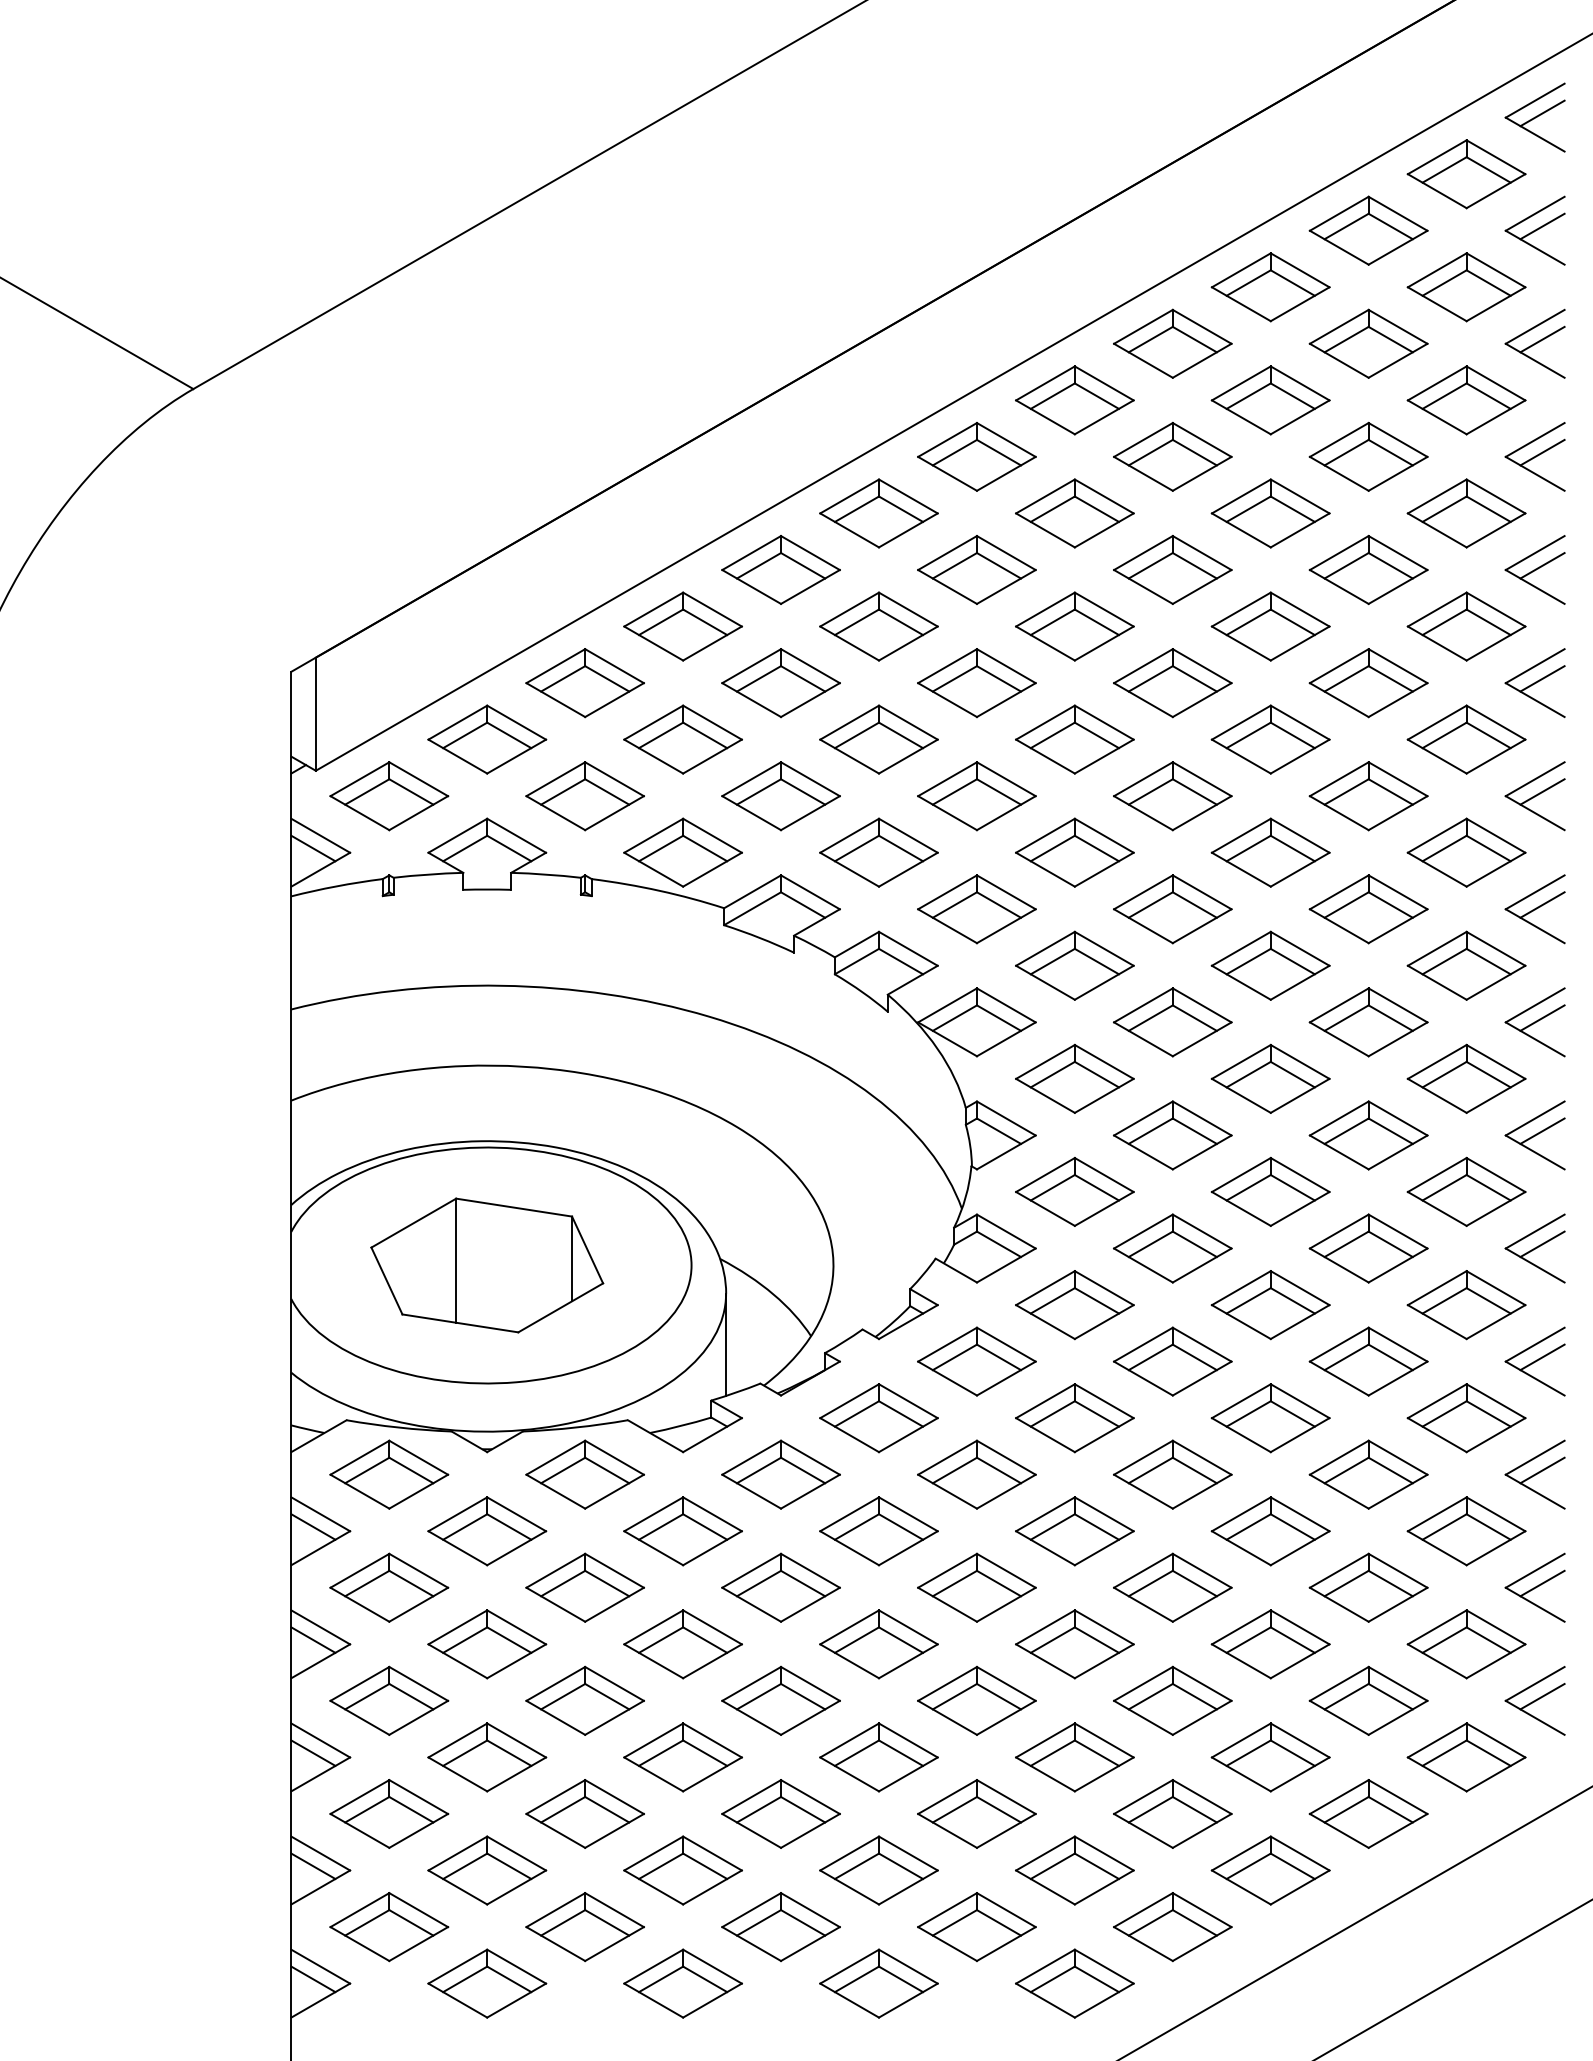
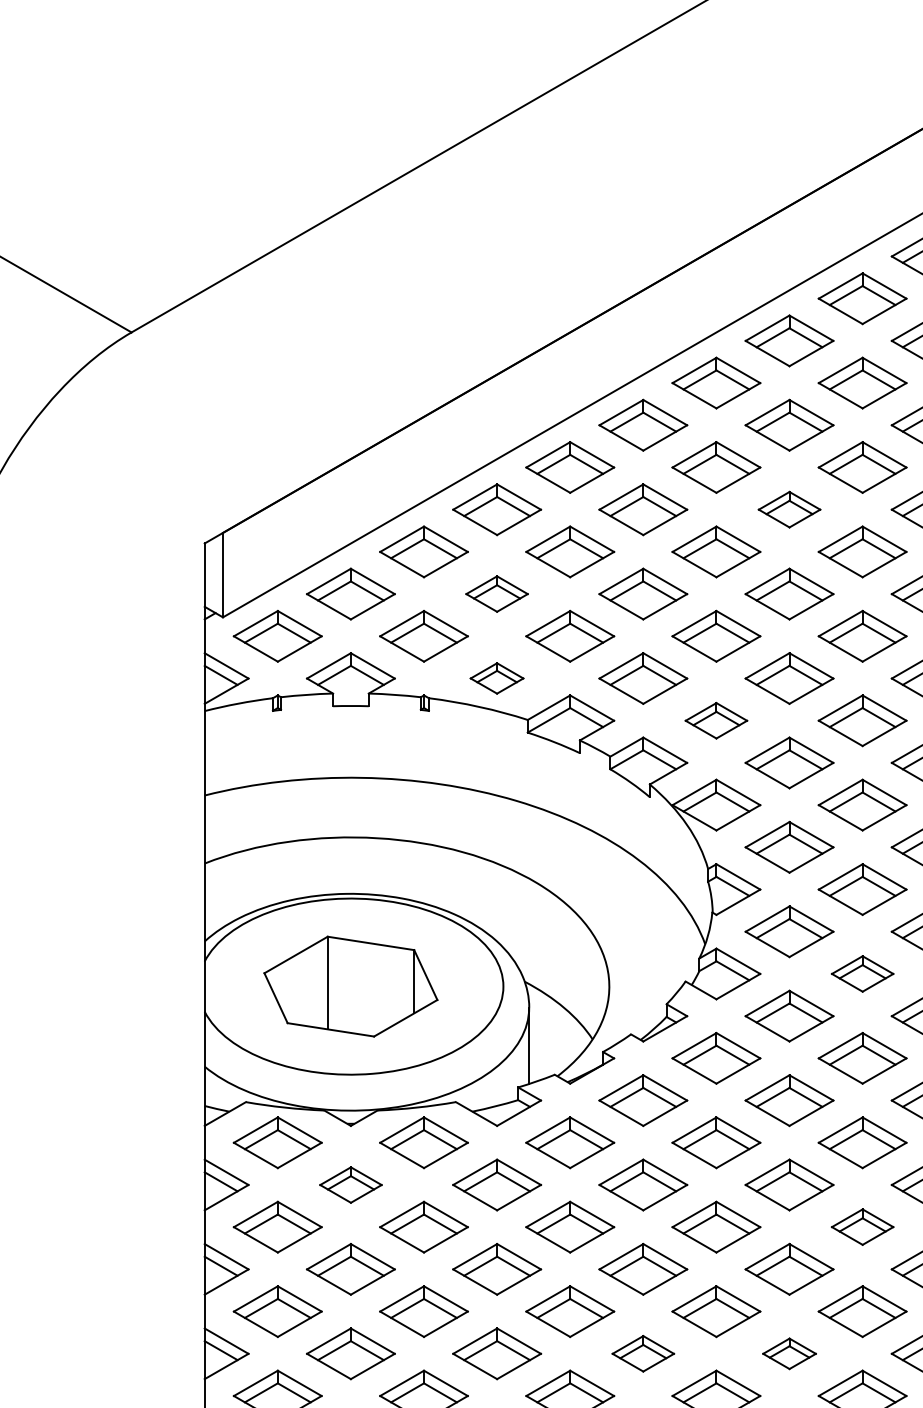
part: (1074, 626) -> (789, 509), size x0.7
part: (682, 739) -> (496, 594), size x0.7
part: (682, 852) -> (496, 678), size x0.6
part: (976, 909) -> (716, 720), size x0.7
part: (1172, 1248) -> (862, 973), size x0.7
part: (487, 1531) -> (351, 1185), size x0.7
part: (1172, 1587) -> (862, 1226), size x0.7
part: (878, 1757) -> (642, 1353), size x0.7
part: (1074, 1757) -> (789, 1353), size x0.6

